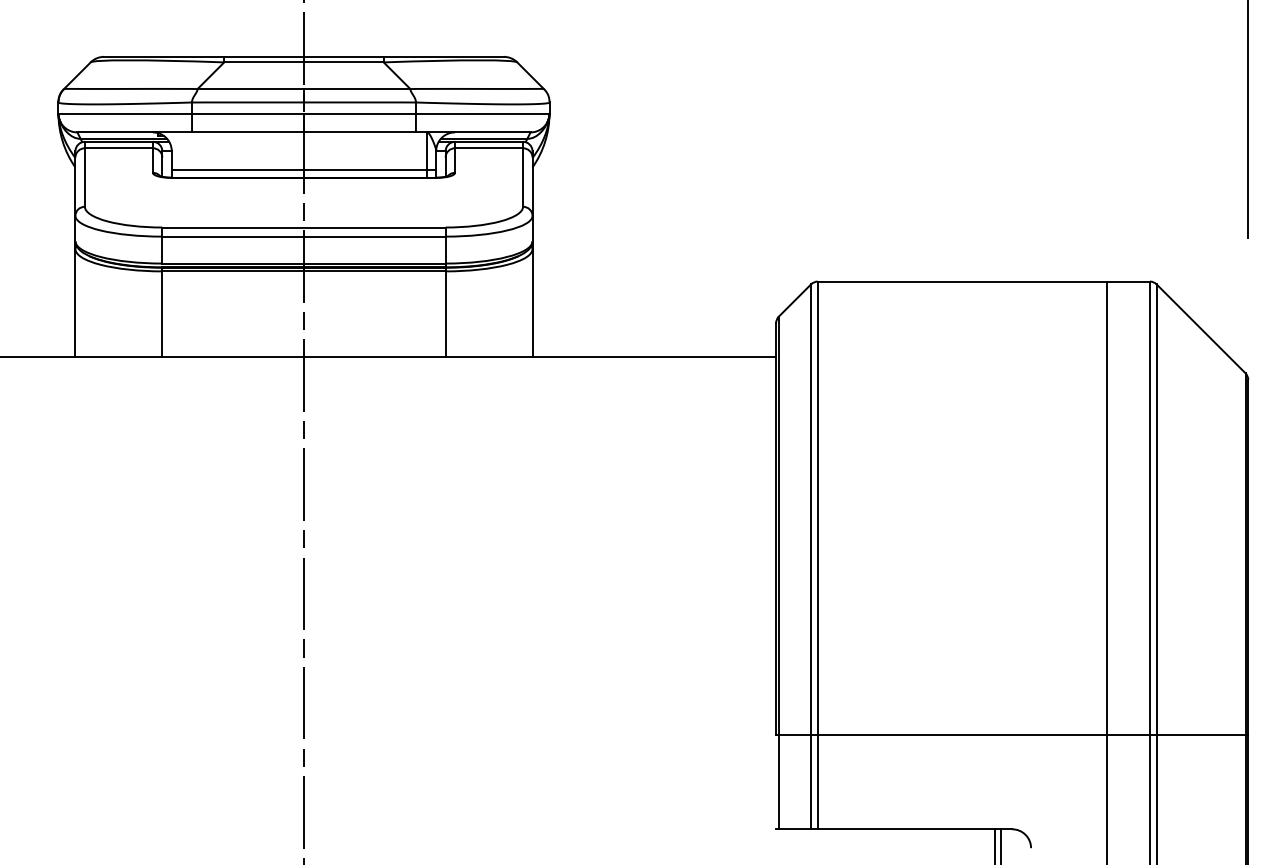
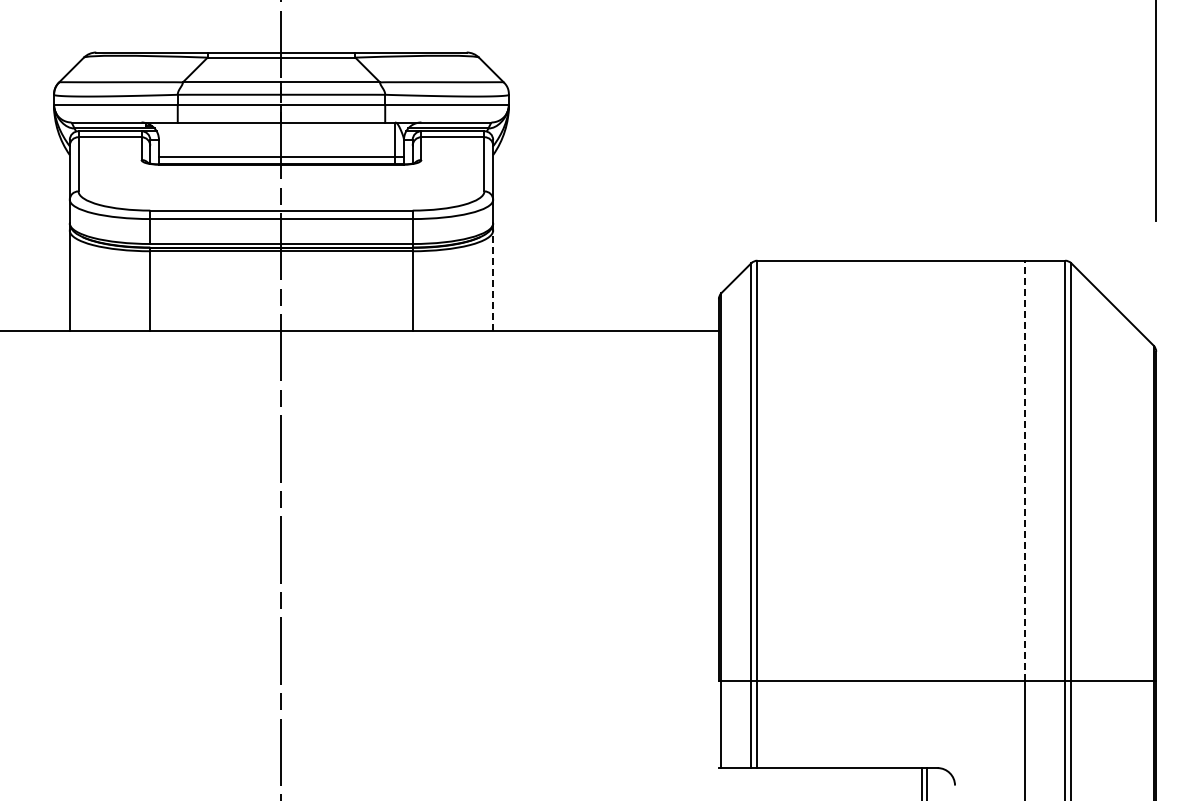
line: (532, 302) -> (493, 280), solid -> dashed
line: (1107, 508) -> (1025, 470), solid -> dashed

